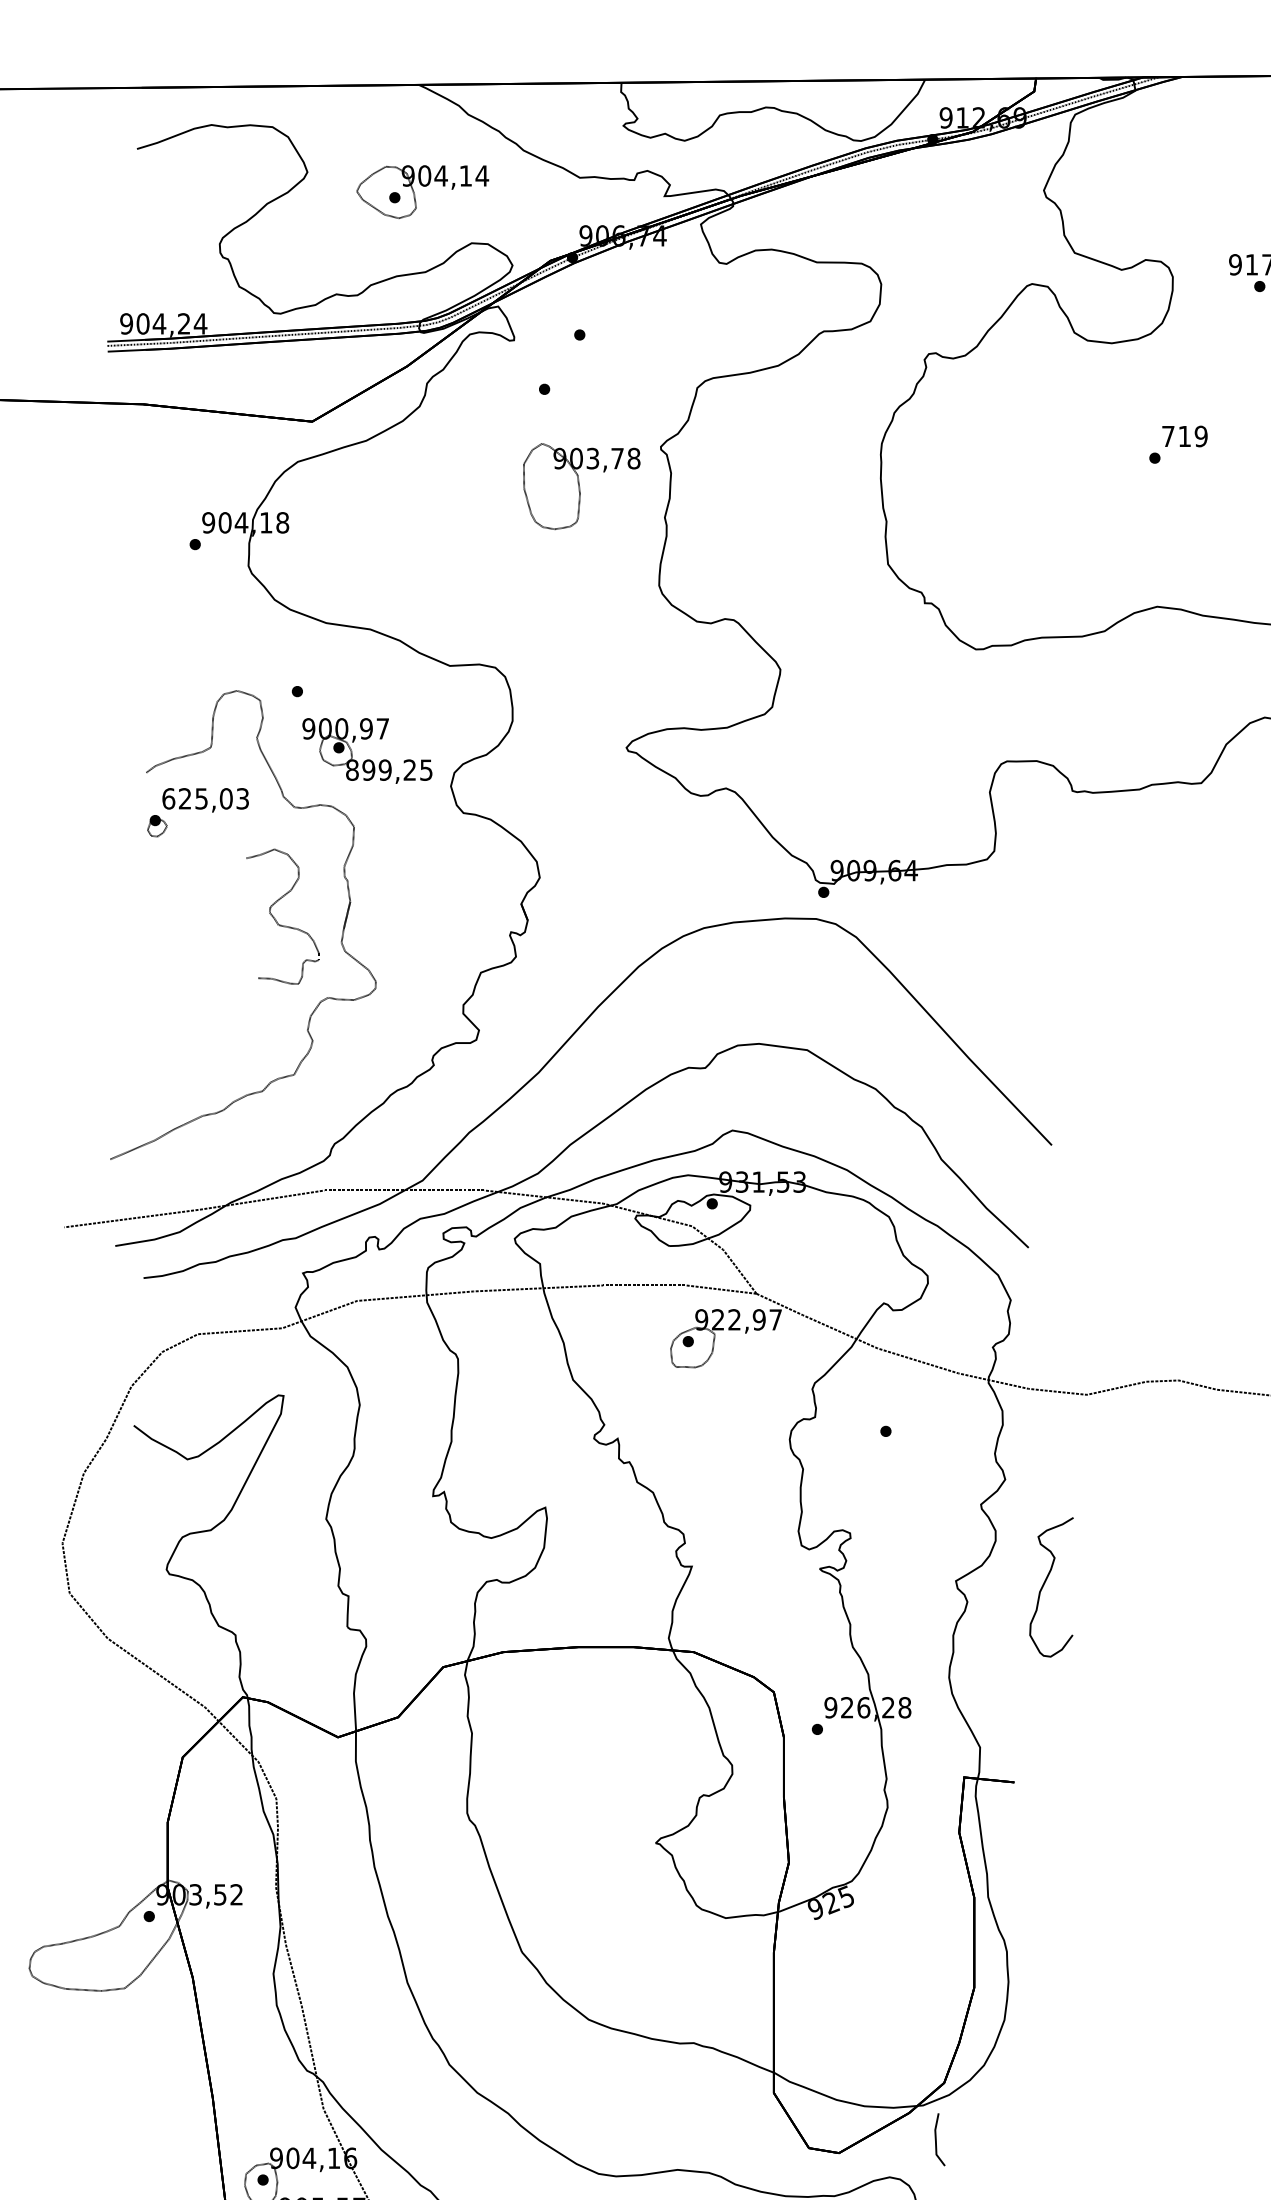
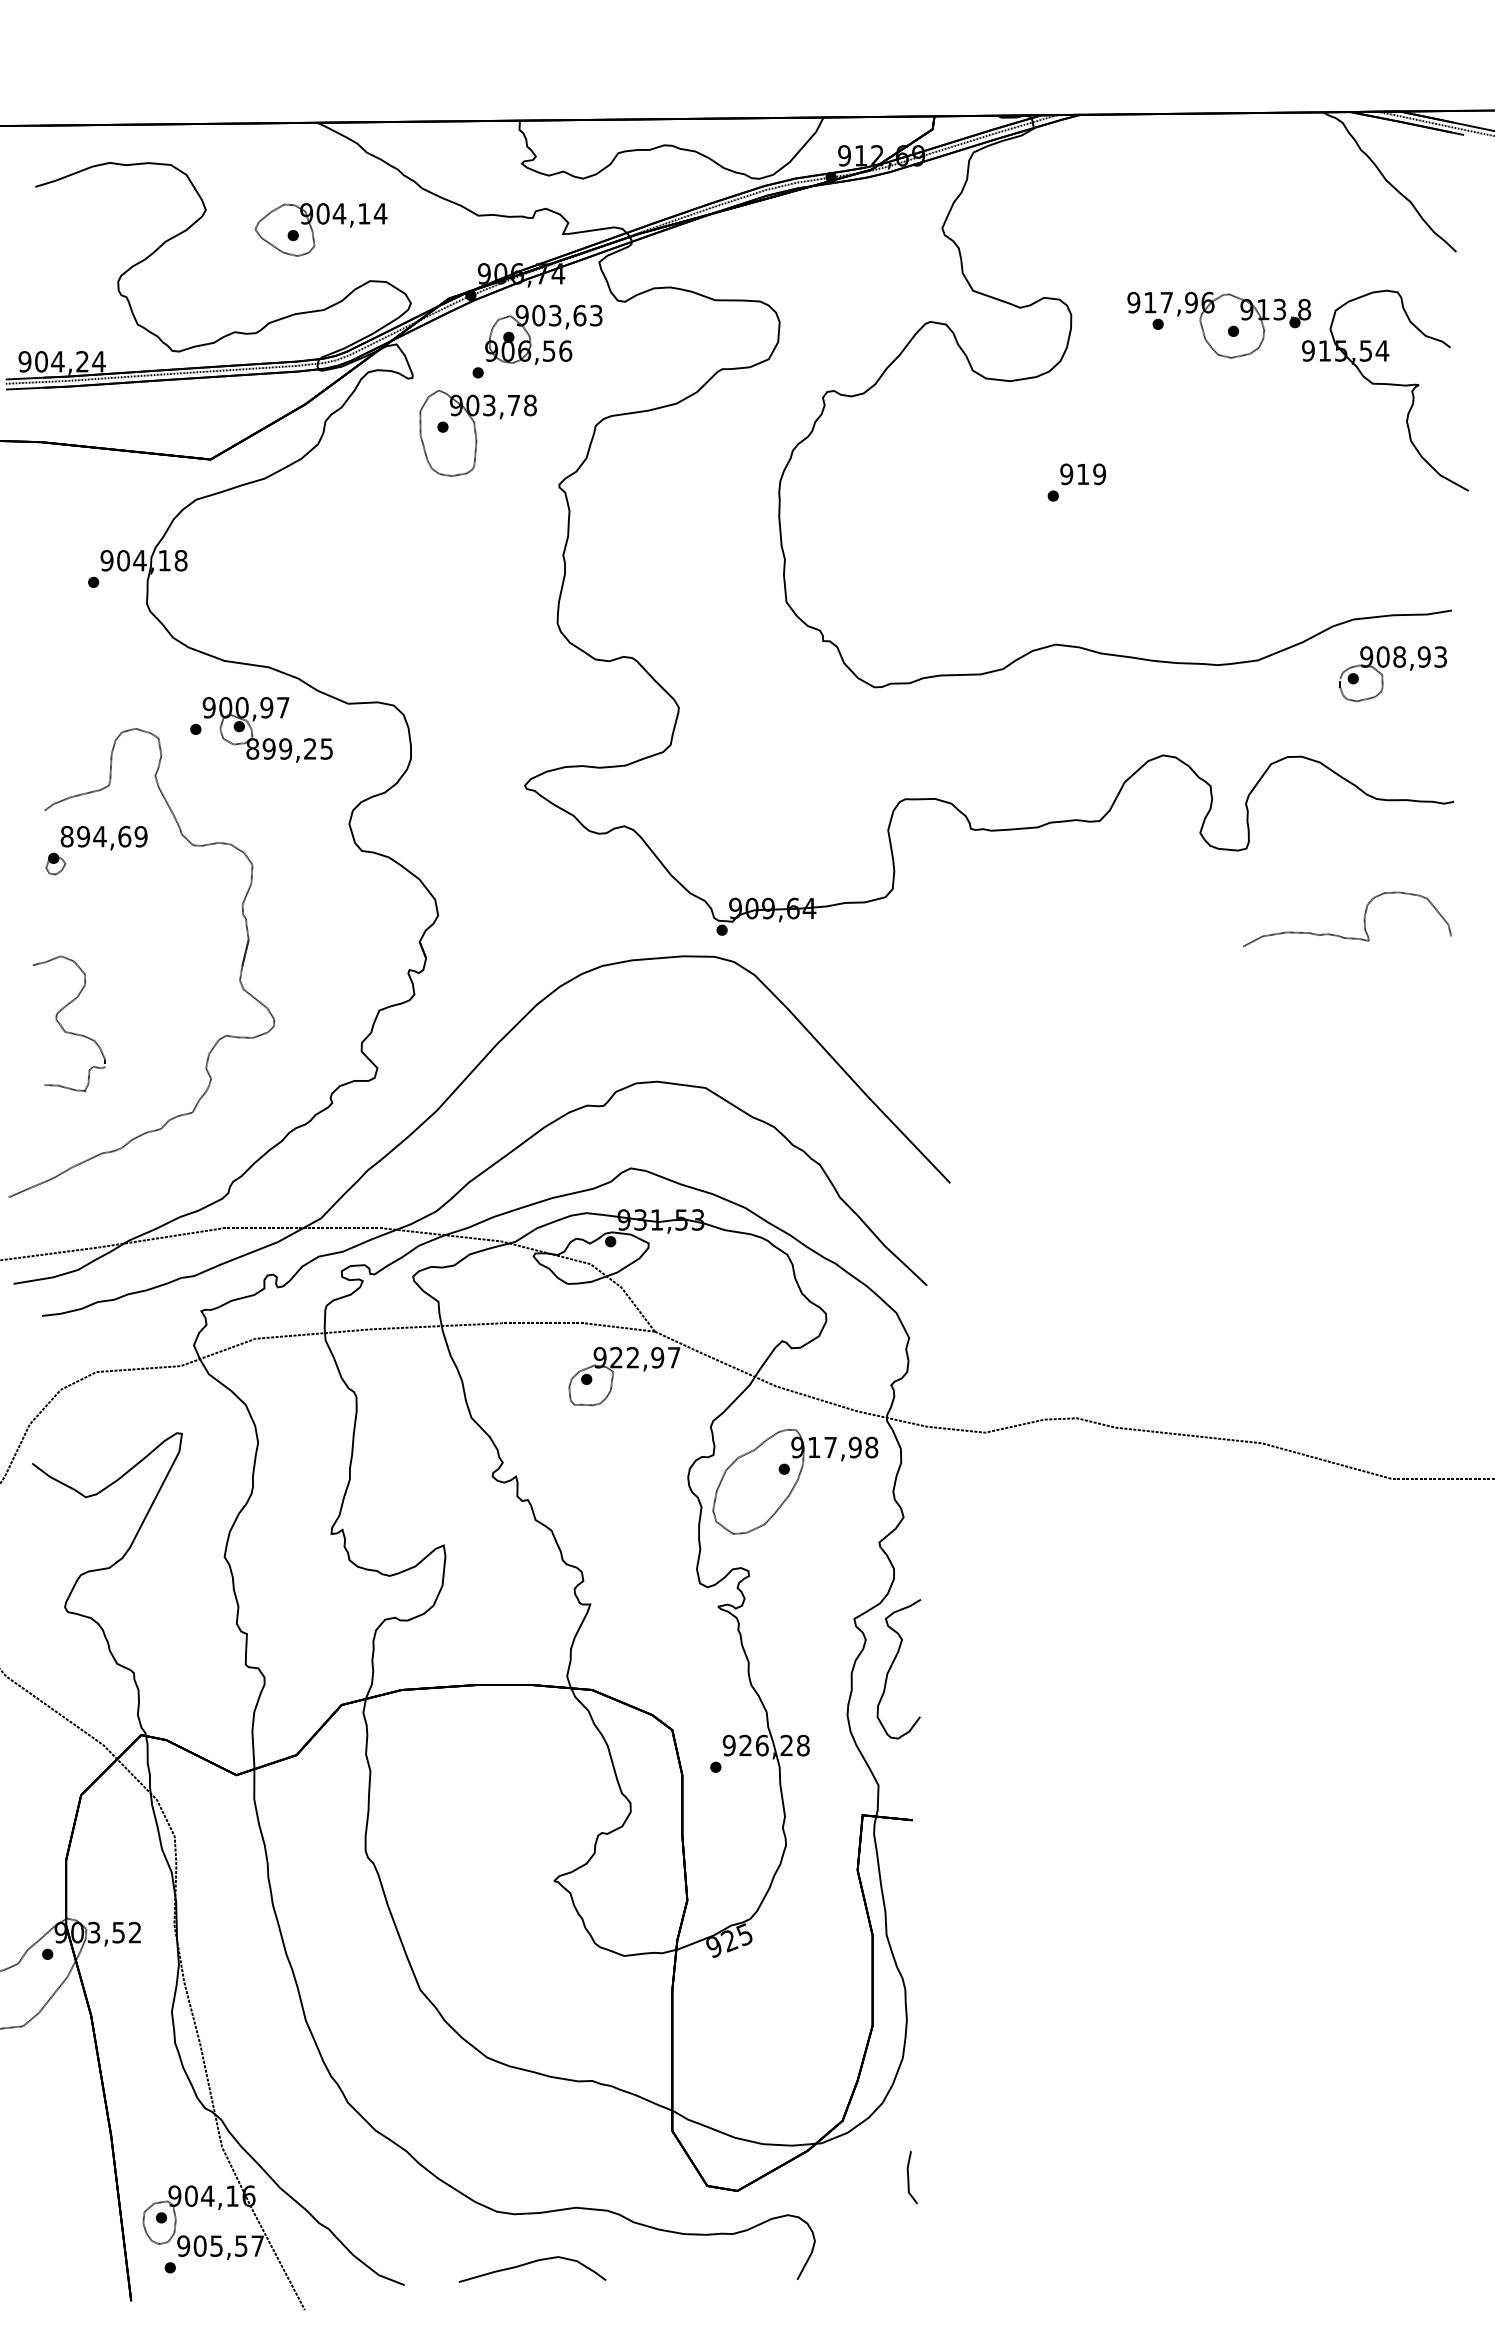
part: (646, 302) -> (544, 340), added
text: (1168, 436) -> (1066, 474), 719 -> 919
part: (581, 486) -> (477, 433), moved
part: (367, 759) -> (267, 738), moved
text: (205, 798) -> (103, 836), 625,03 -> 894,69
curve: (277, 920) -> (63, 1027), moved
part: (897, 1443) -> (795, 1481), added
curve: (1044, 1586) -> (891, 1668), moved
line: (937, 2139) -> (909, 2177), moved

